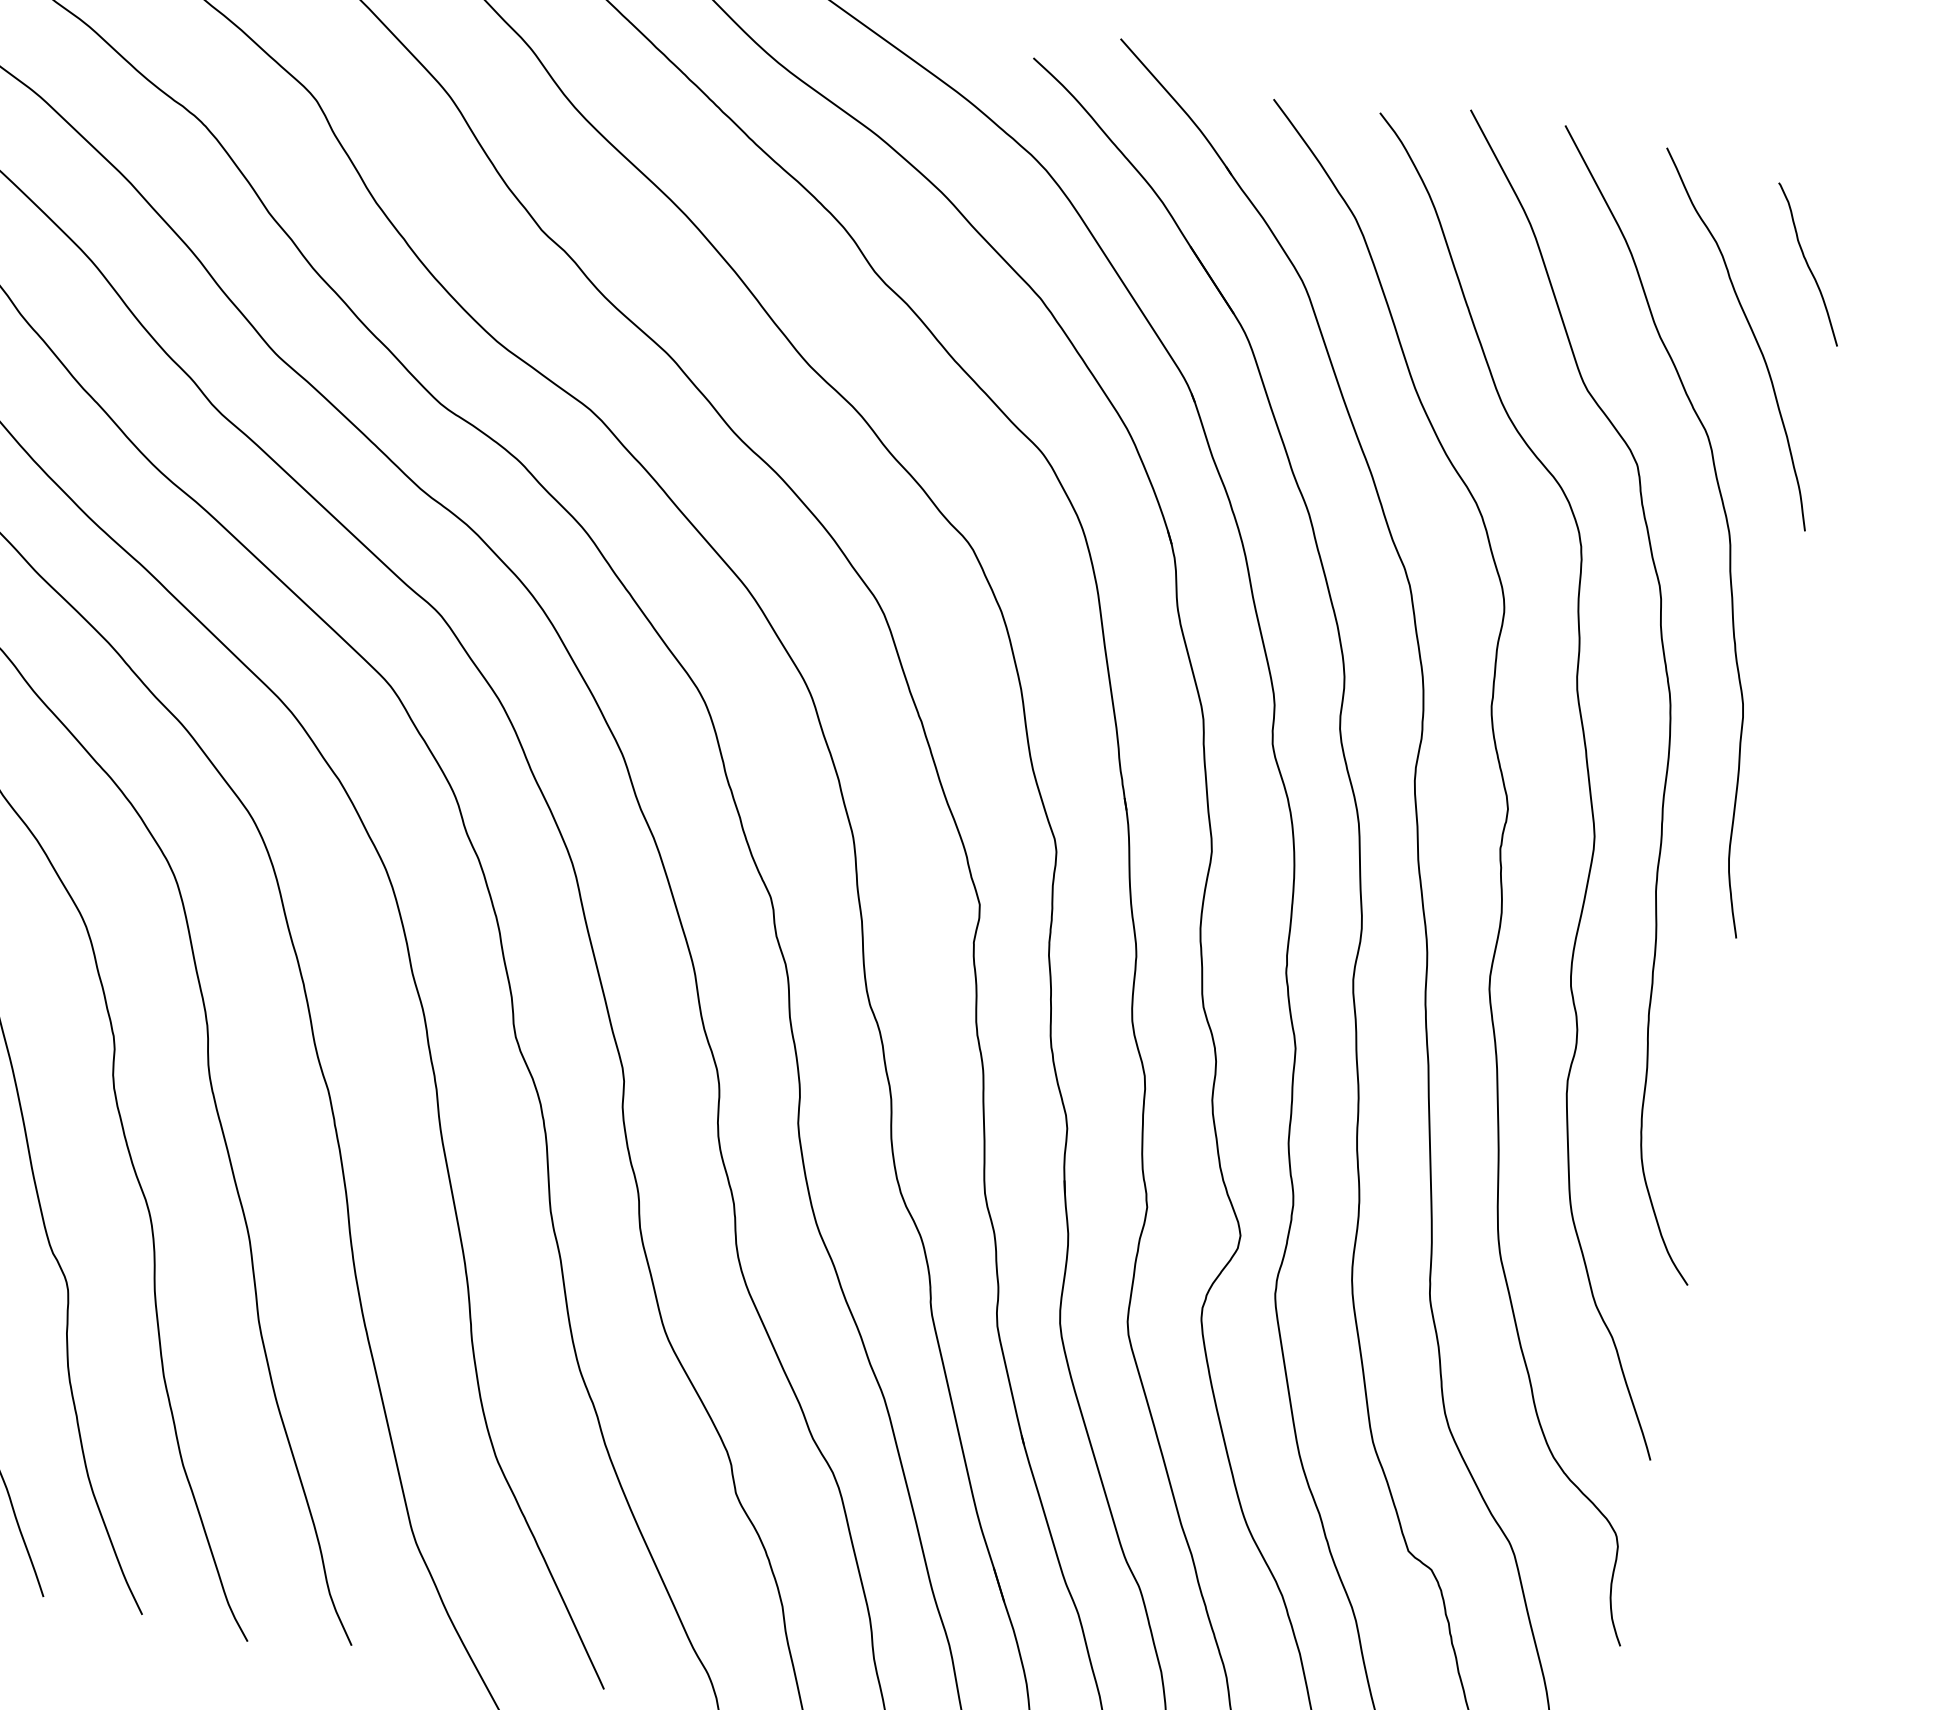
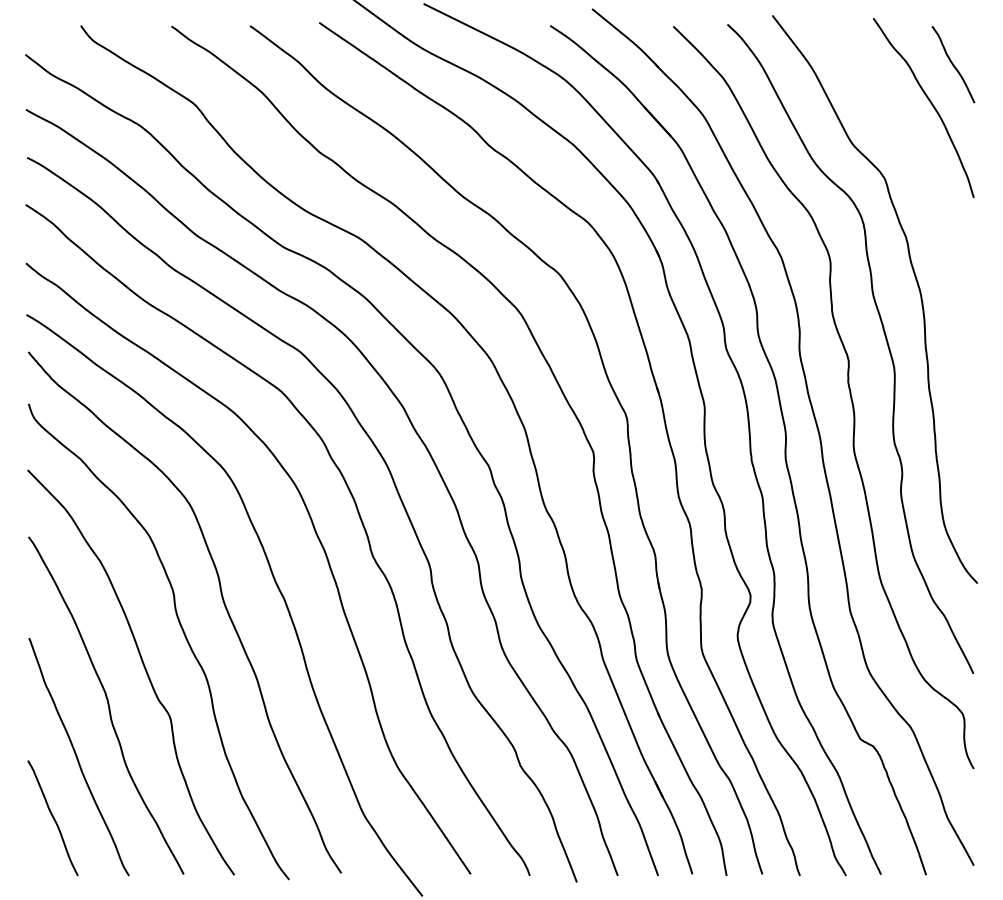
curve: (1724, 518) -> (932, 198), removed

